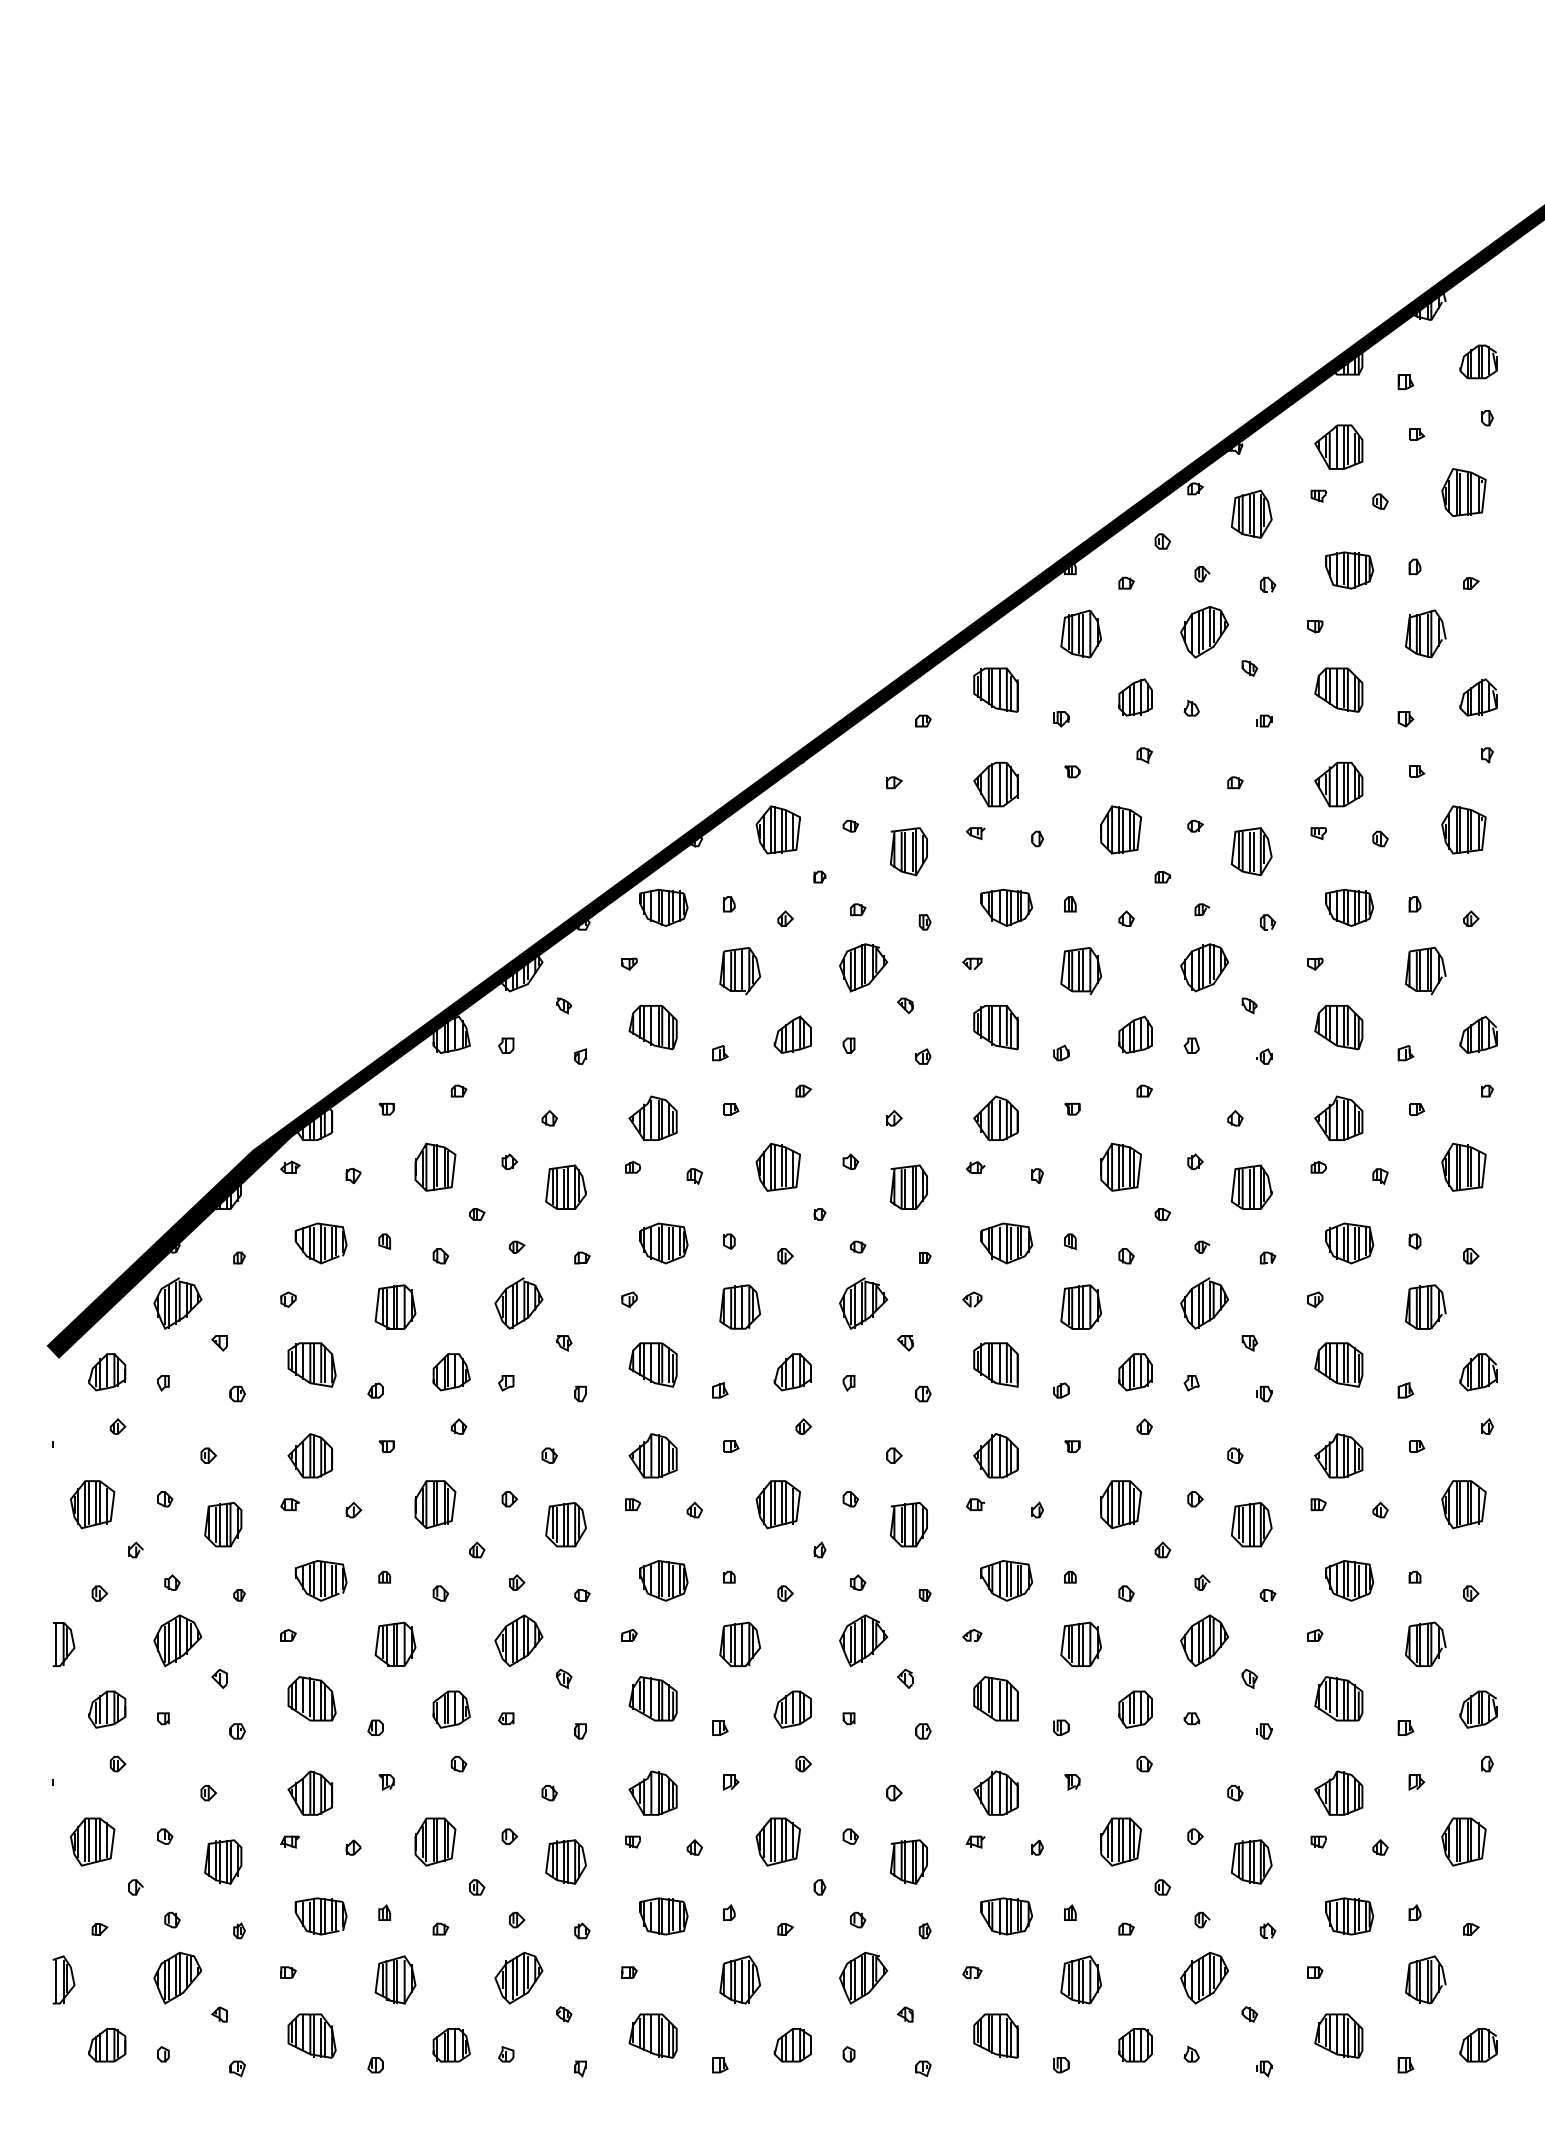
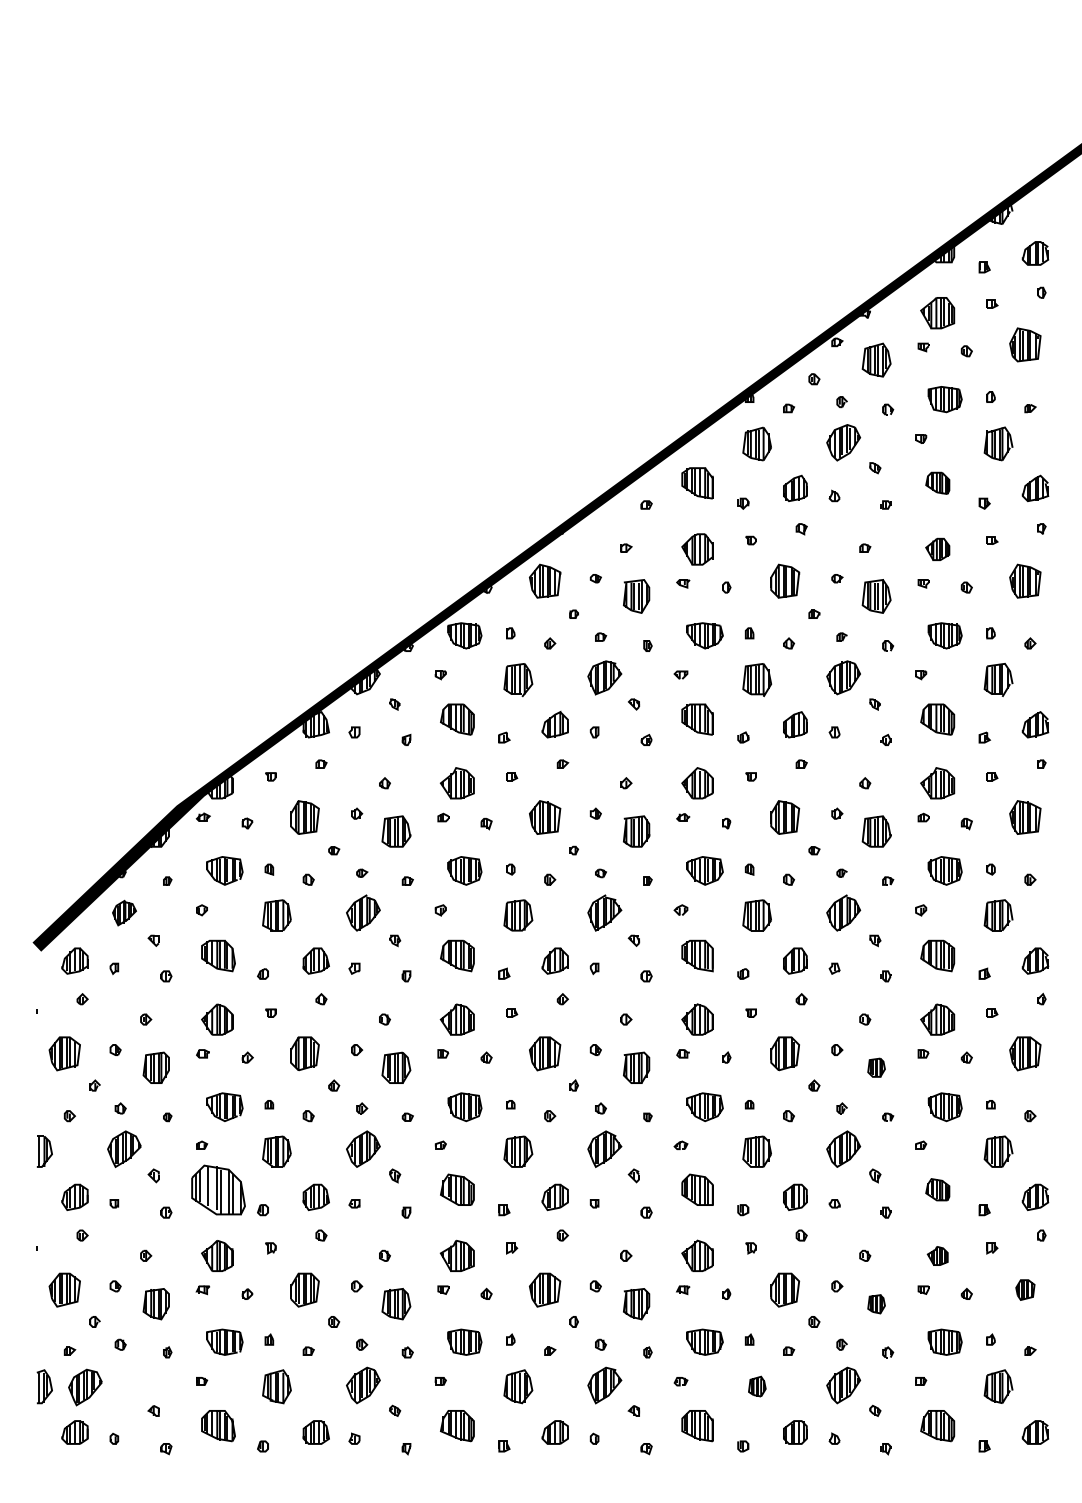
part: (1338, 690) -> (937, 483), size x0.7
part: (1338, 784) -> (937, 549), size x0.7
part: (177, 1302) -> (124, 912), size x0.7
part: (1251, 1524) -> (876, 1067), size x0.6
part: (312, 1698) -> (218, 1189), size x1.6
part: (1338, 1698) -> (937, 1189), size x0.7
part: (1338, 1792) -> (937, 1255), size x0.6
part: (1464, 1841) -> (1025, 1289), size x0.6
part: (1251, 1862) -> (876, 1304), size x0.6
part: (177, 1978) -> (85, 1387), moved
part: (1081, 1979) -> (757, 1386), size x0.6

